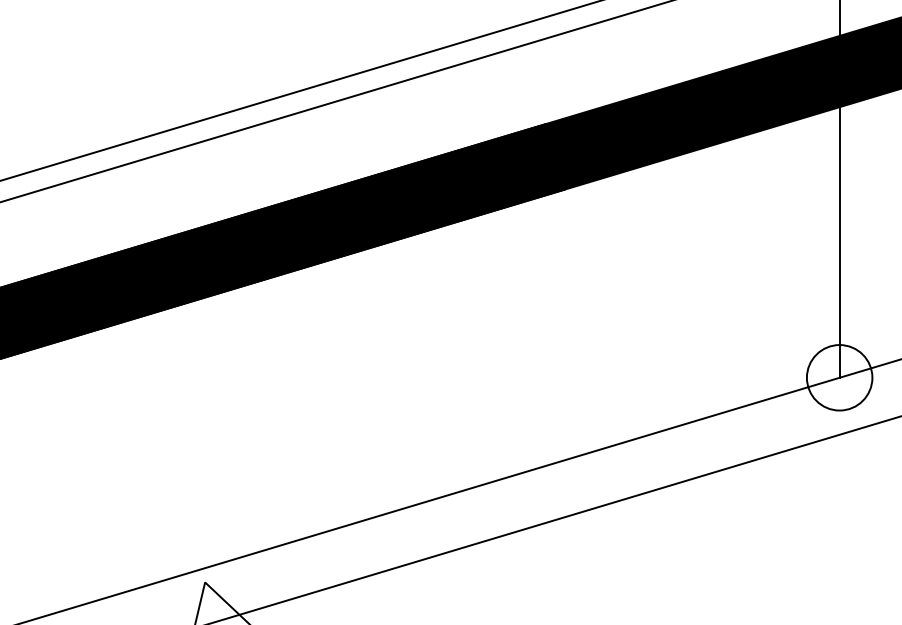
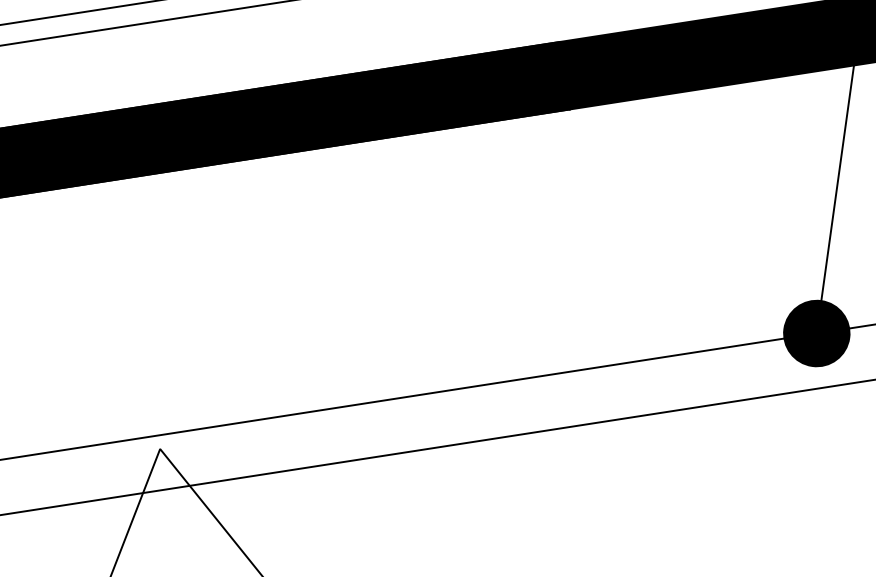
fill: (839, 377) -> (816, 333), added

